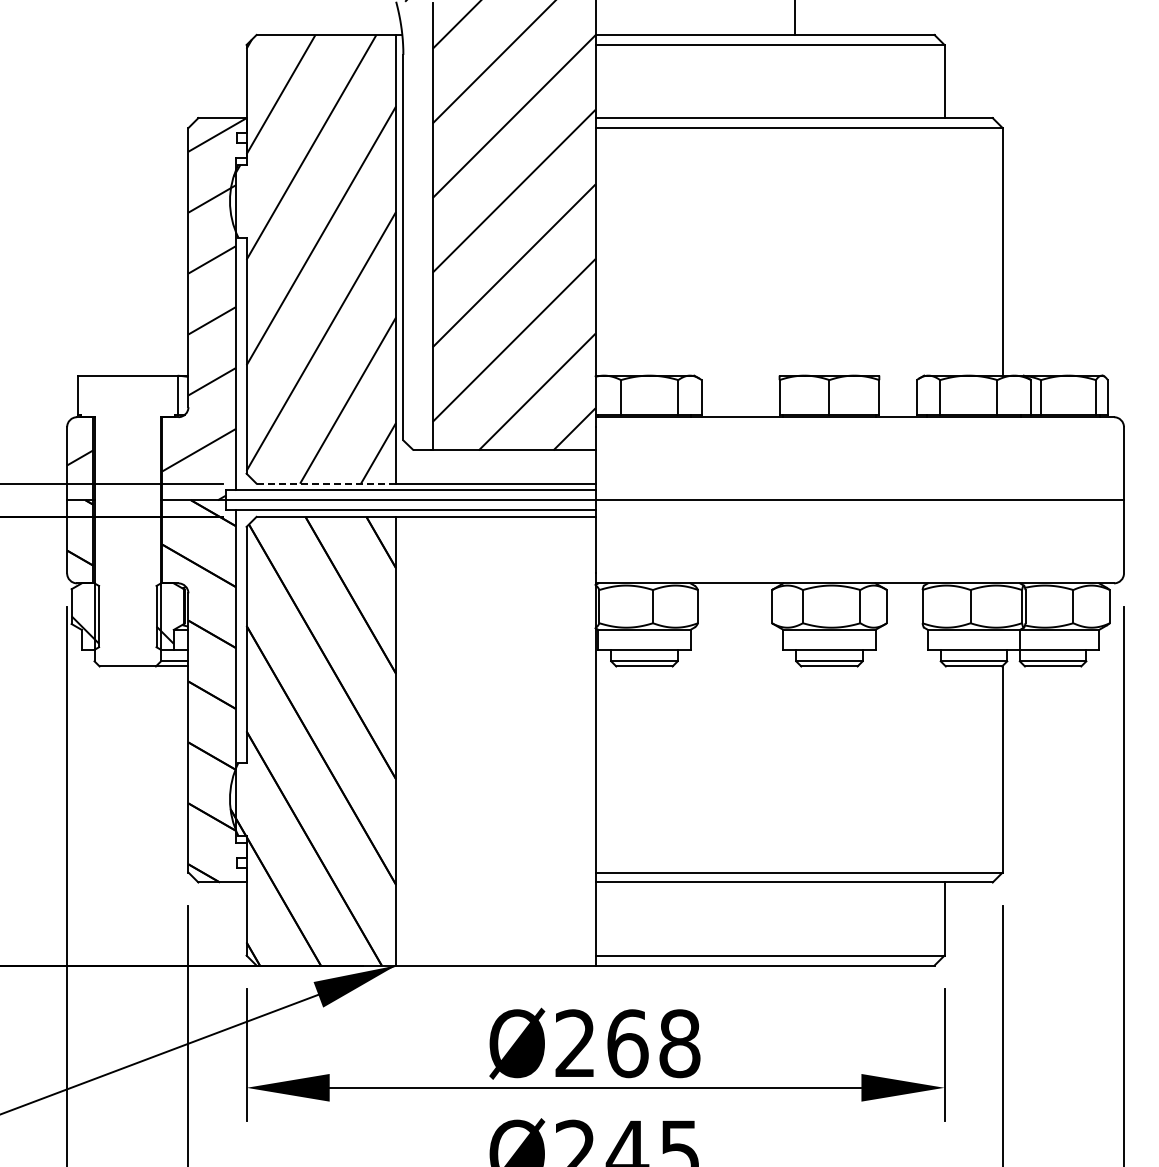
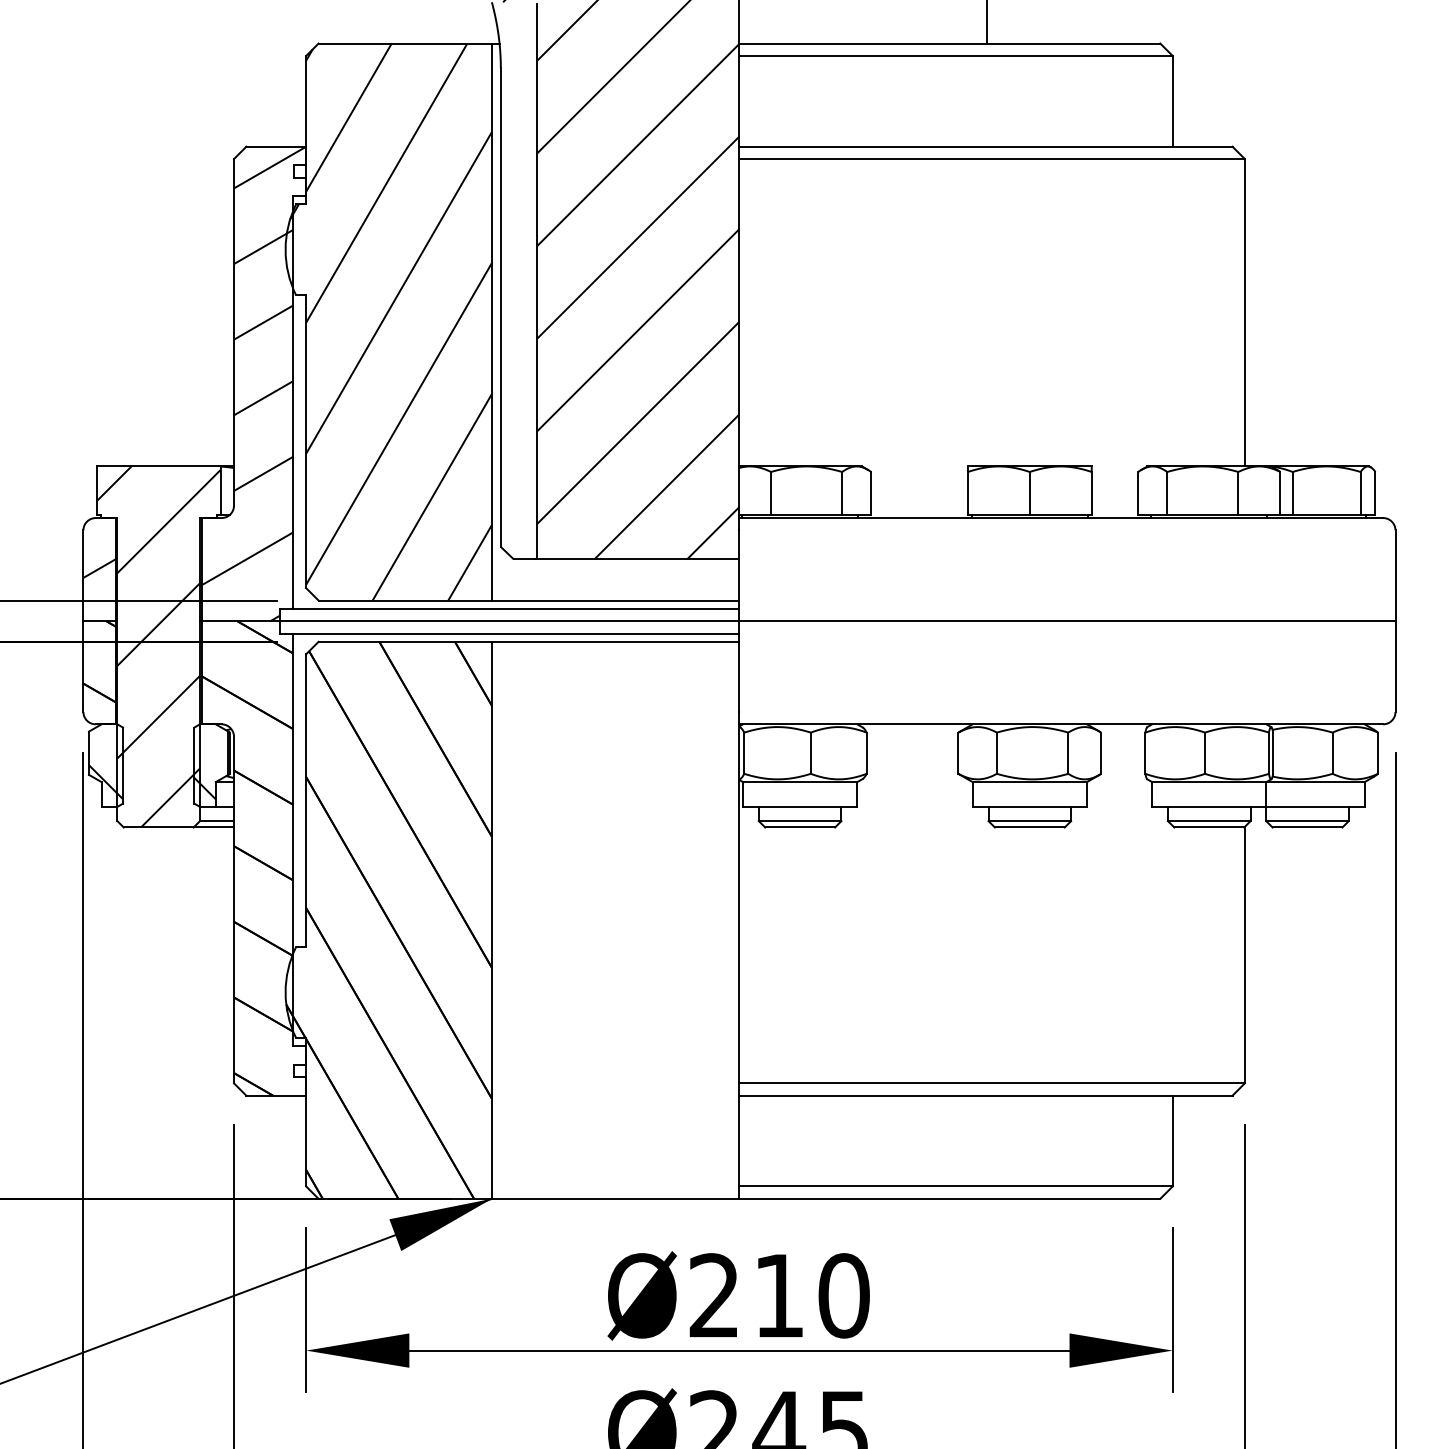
line: (326, 483) -> (405, 600), dashed -> solid
hatch: (127, 520) -> (158, 646), added
text: (653, 1043) -> (811, 1295), Ø268 -> Ø210

